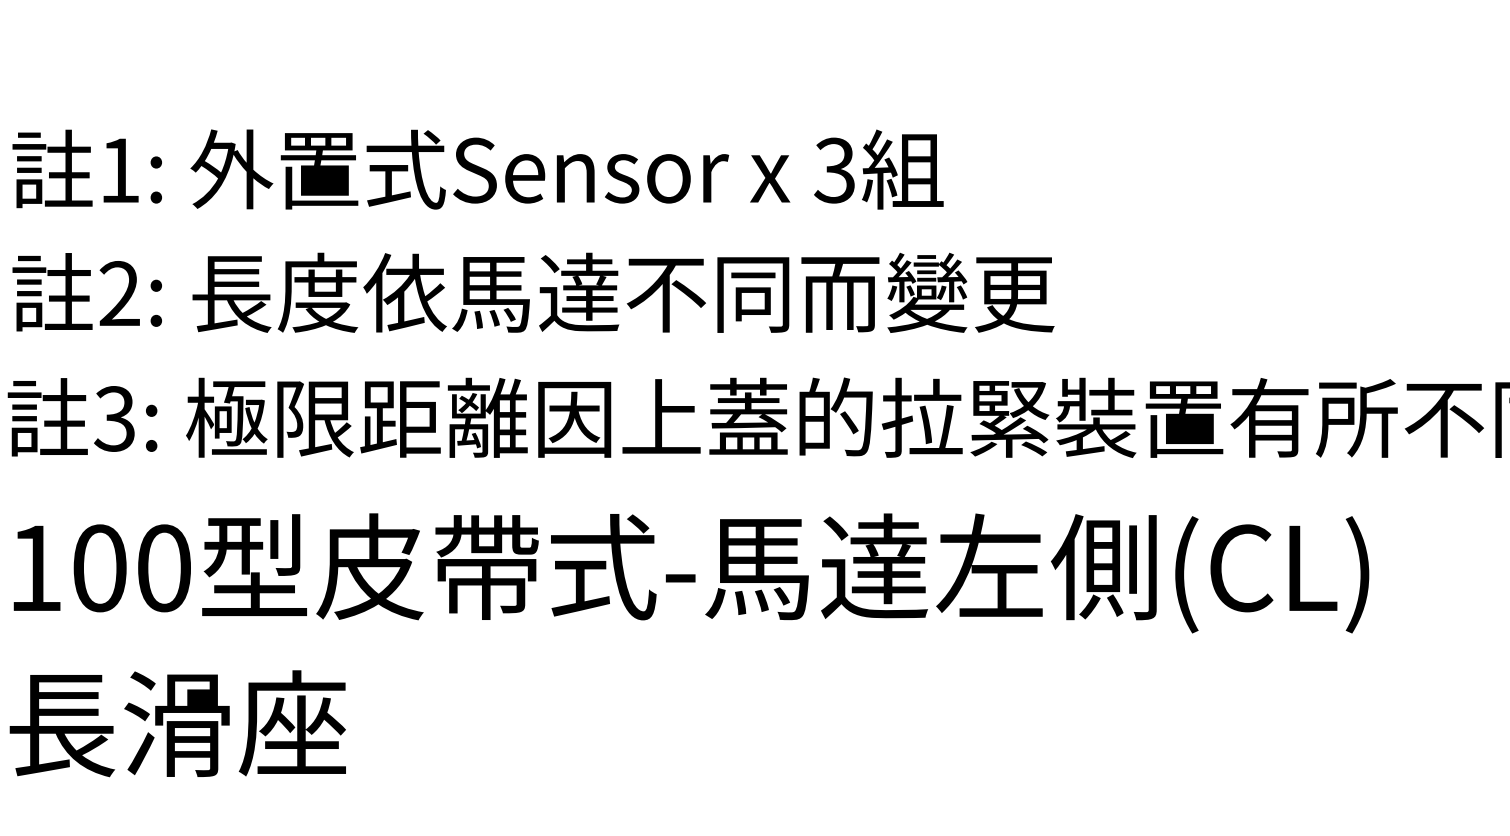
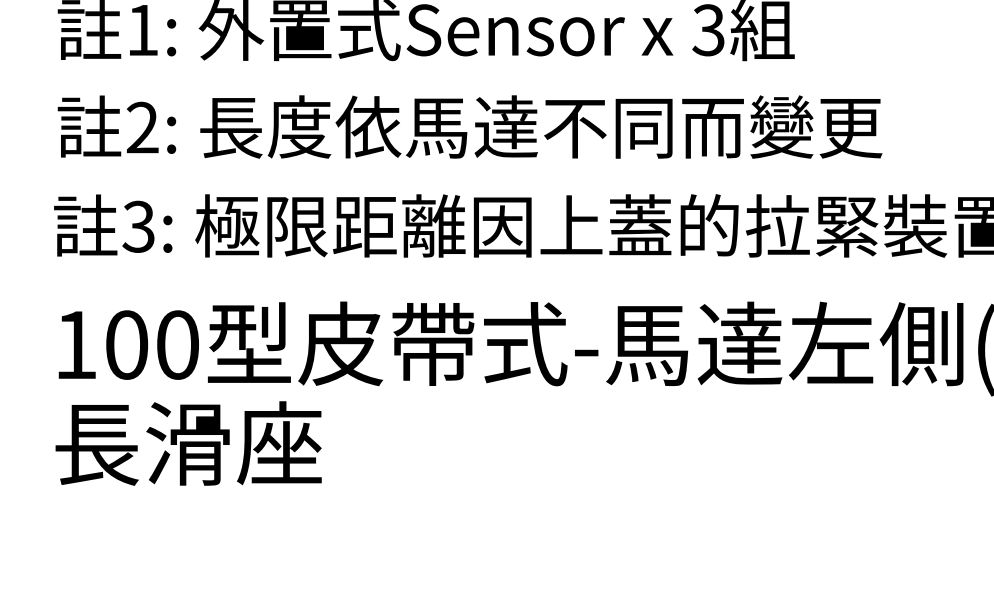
text: (177, 723) -> (188, 443), moved

